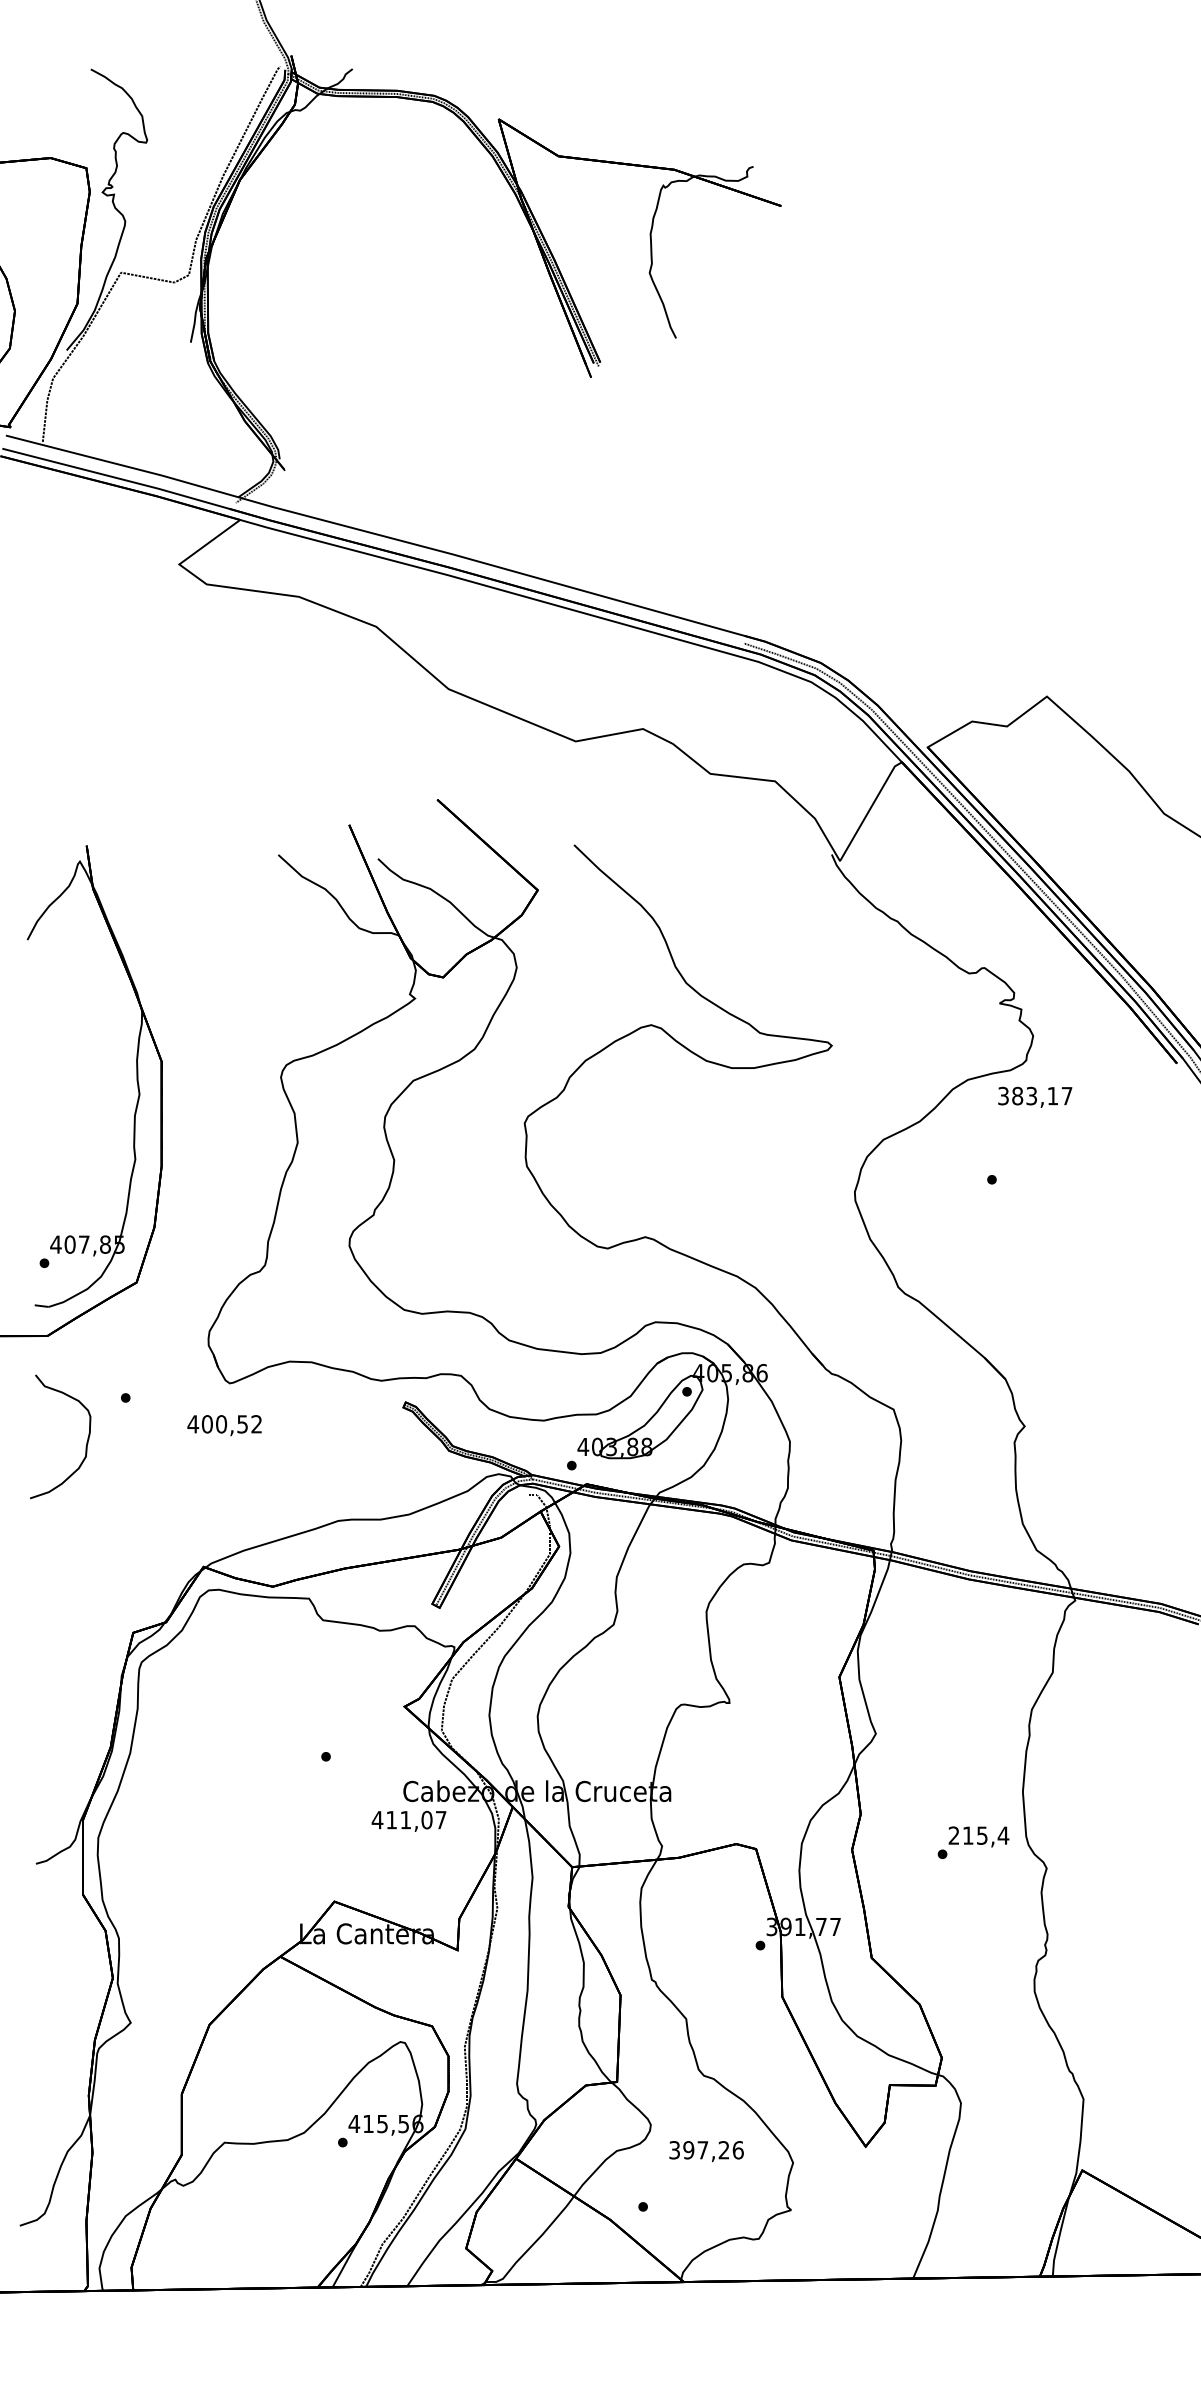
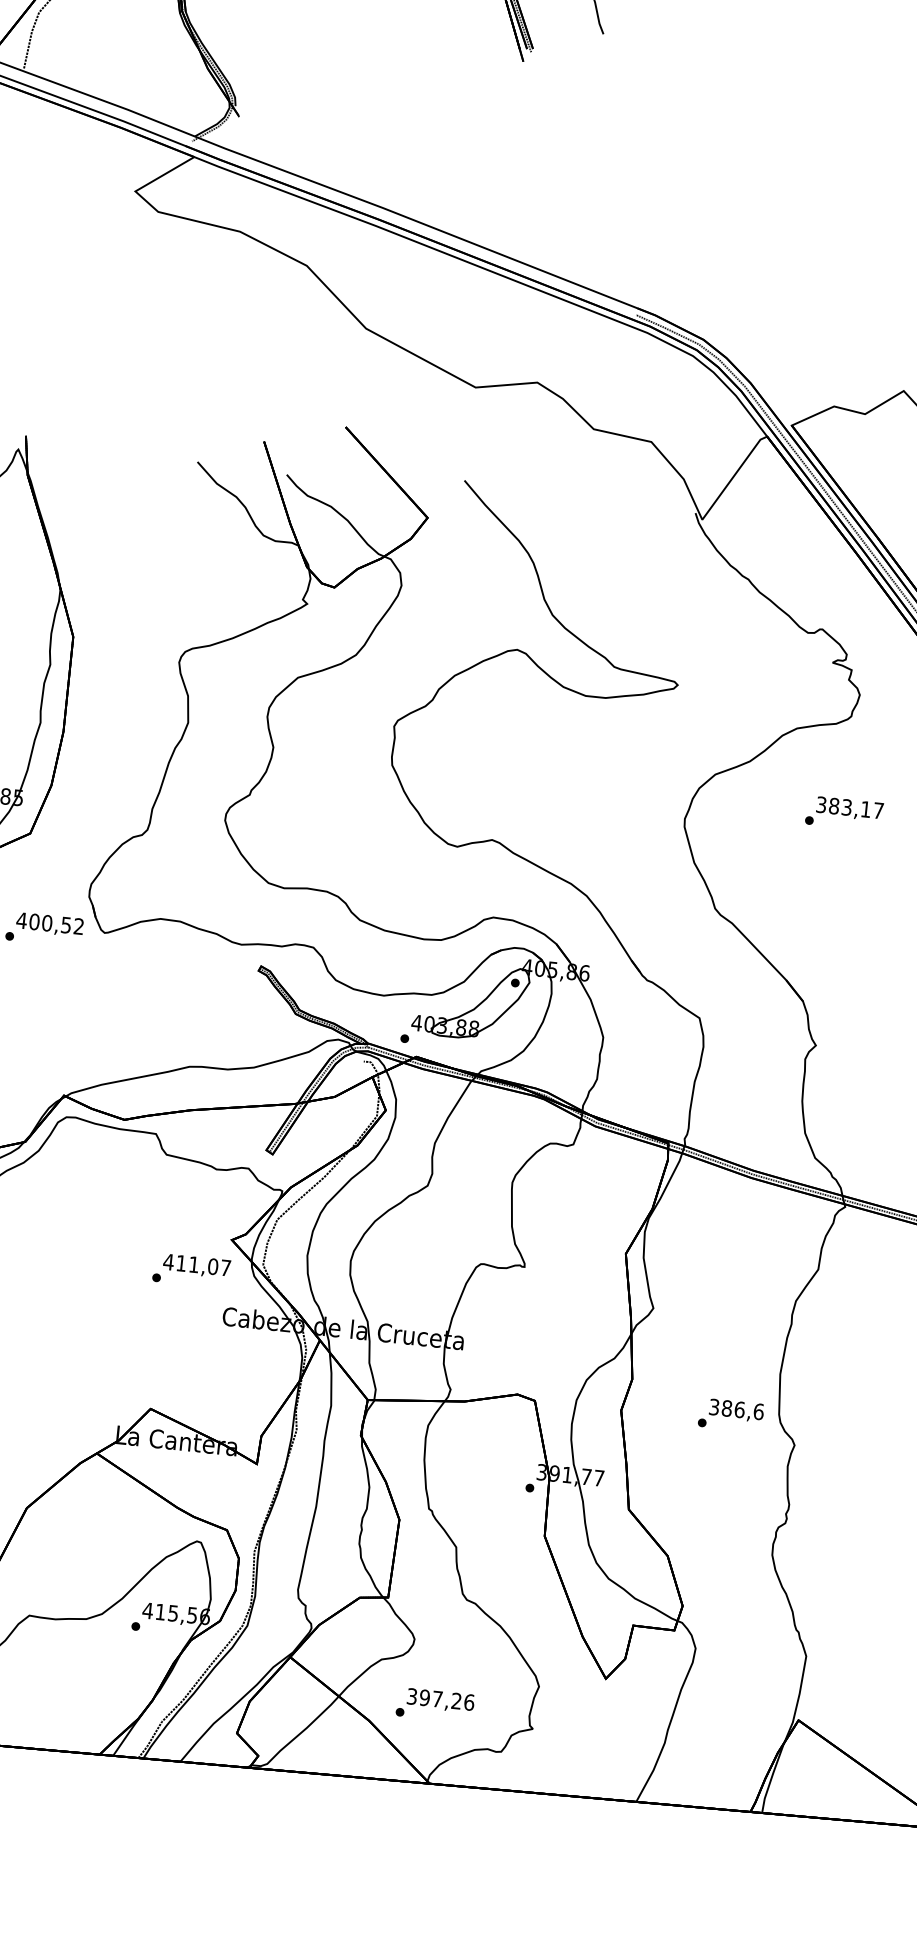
text: (1035, 1096) -> (850, 808), moved
text: (224, 1425) -> (49, 924), moved
text: (408, 1820) -> (196, 1265), moved
text: (978, 1835) -> (736, 1409), 215,4 -> 386,6
text: (706, 2151) -> (440, 1700), moved

